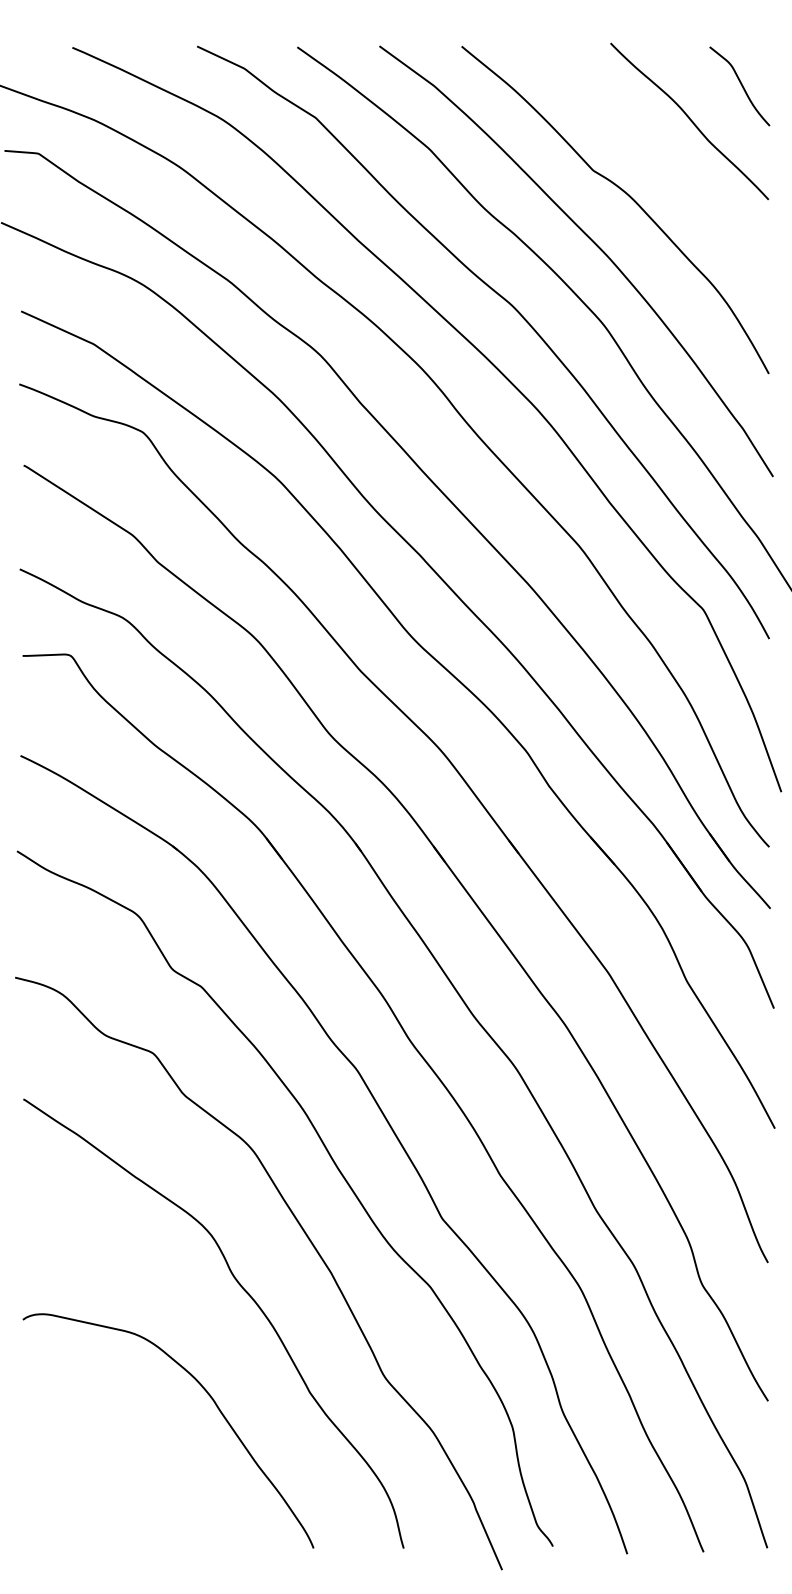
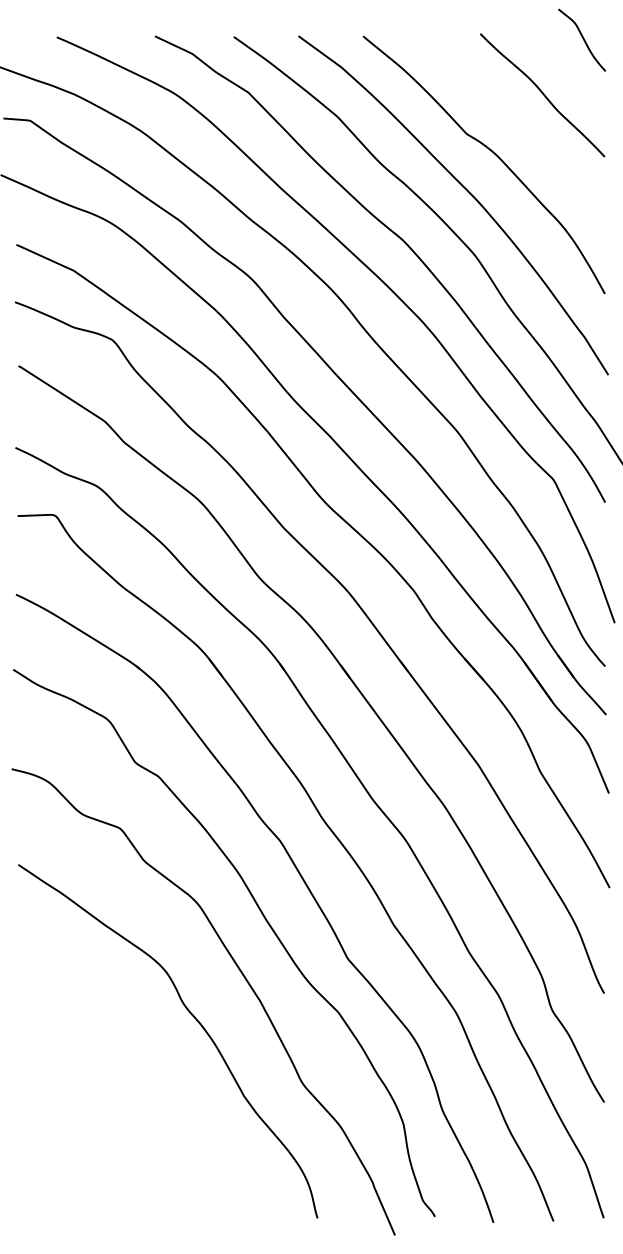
curve: (741, 86) -> (583, 40), moved
curve: (213, 1402) -> (167, 1103), removed

